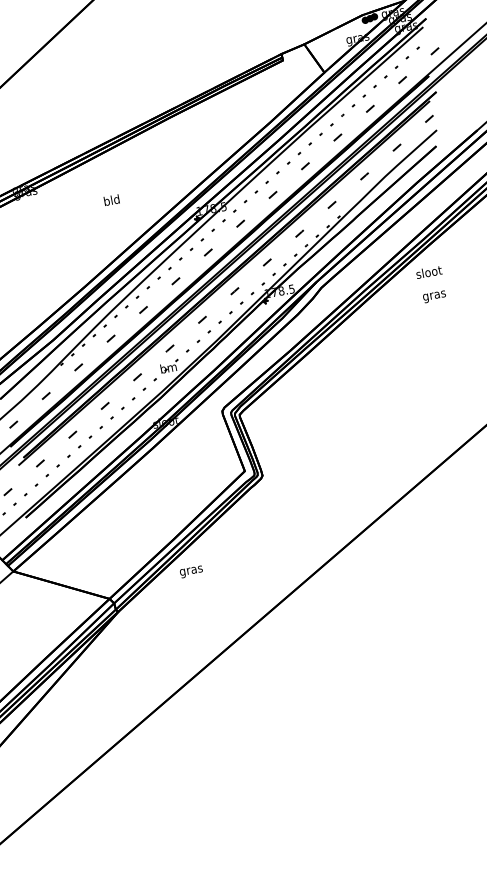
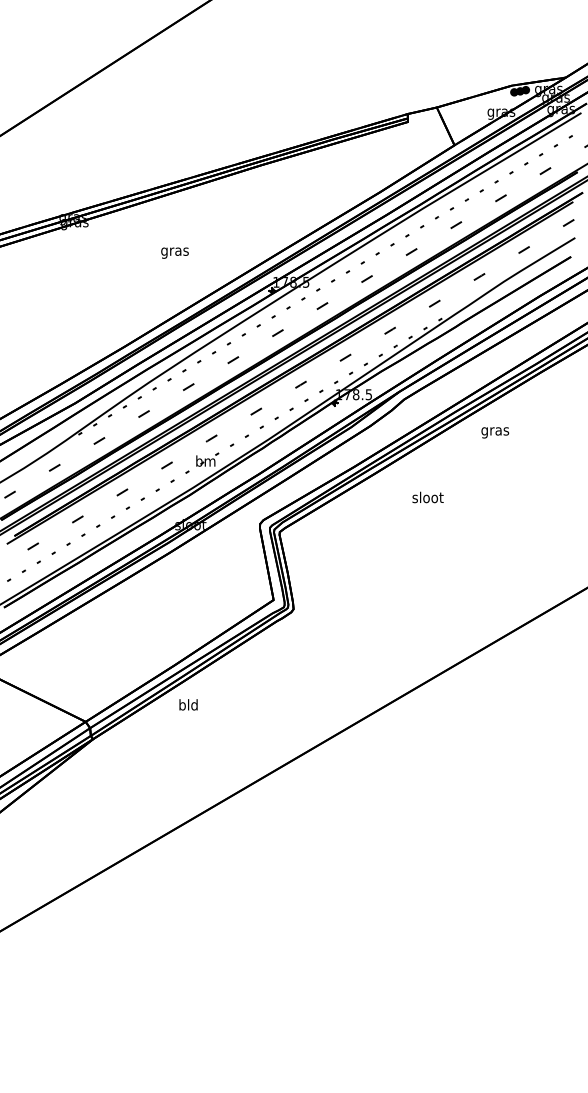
text: (111, 201) -> (174, 251), bld -> gras
text: (428, 272) -> (427, 497), moved
text: (434, 296) -> (495, 432), moved
text: (191, 570) -> (188, 706), gras -> bld

